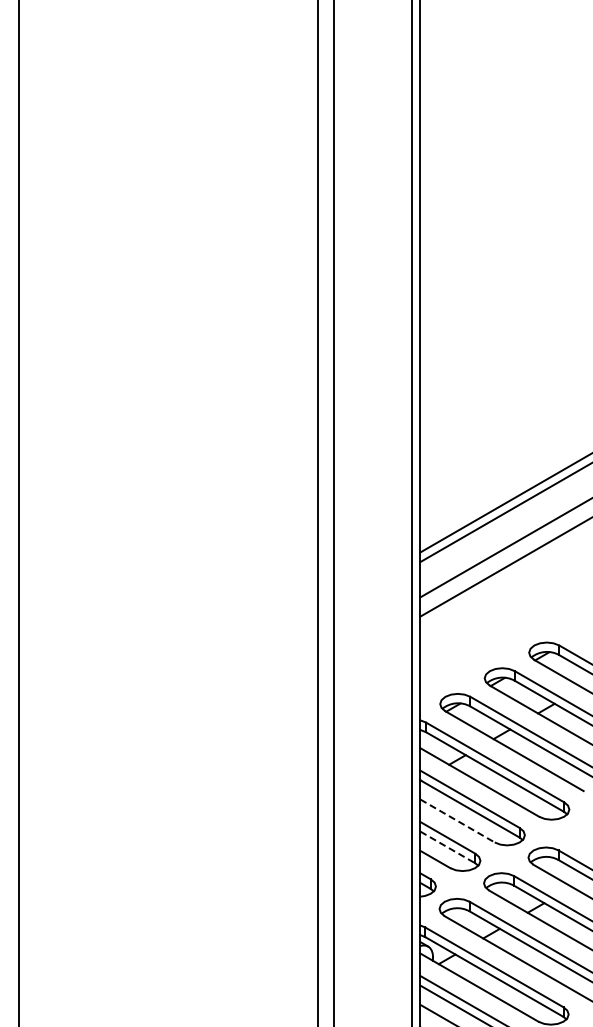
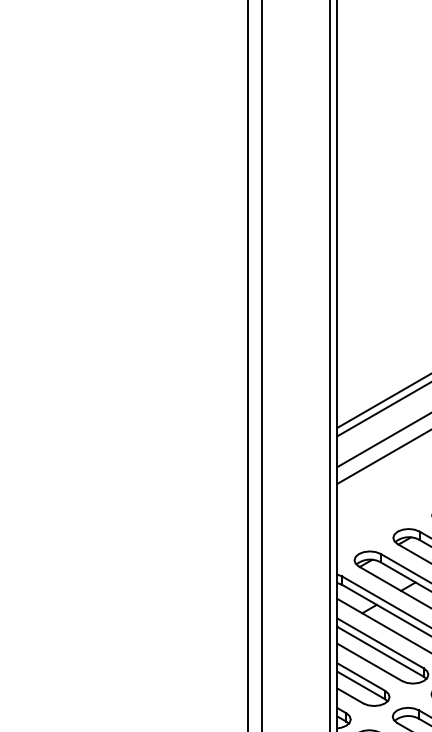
line: (457, 820) -> (369, 661), dashed -> solid
line: (447, 847) -> (360, 685), dashed -> solid

